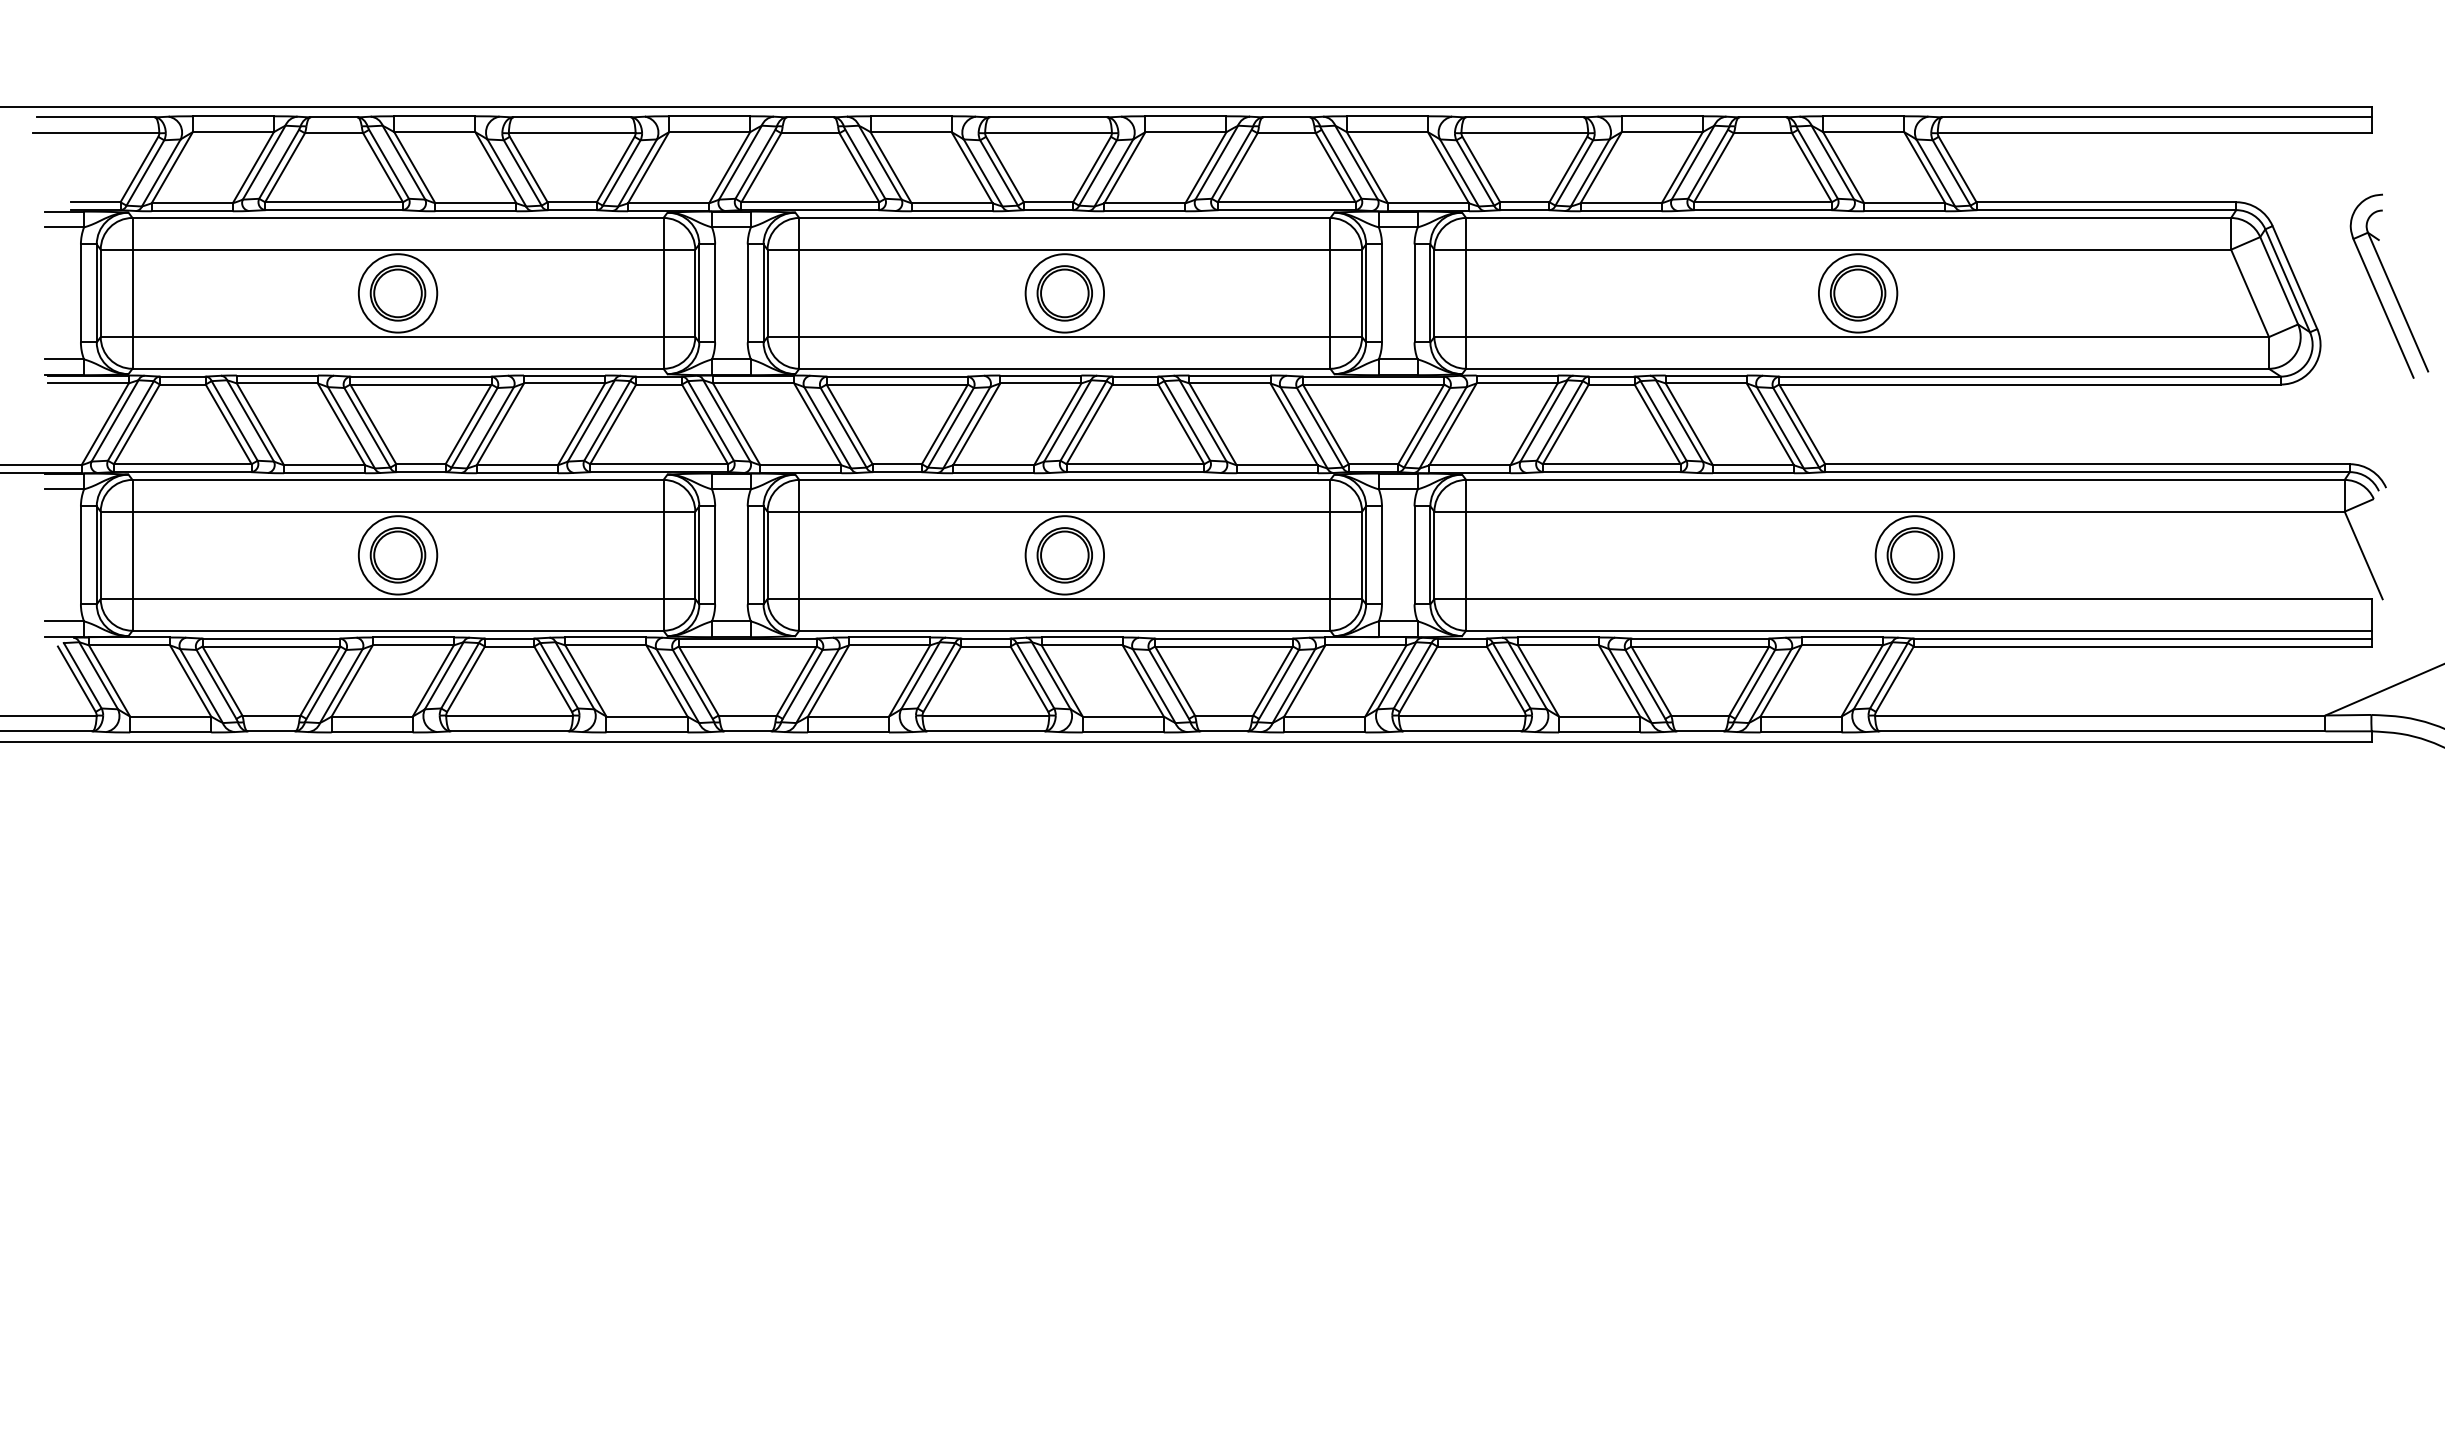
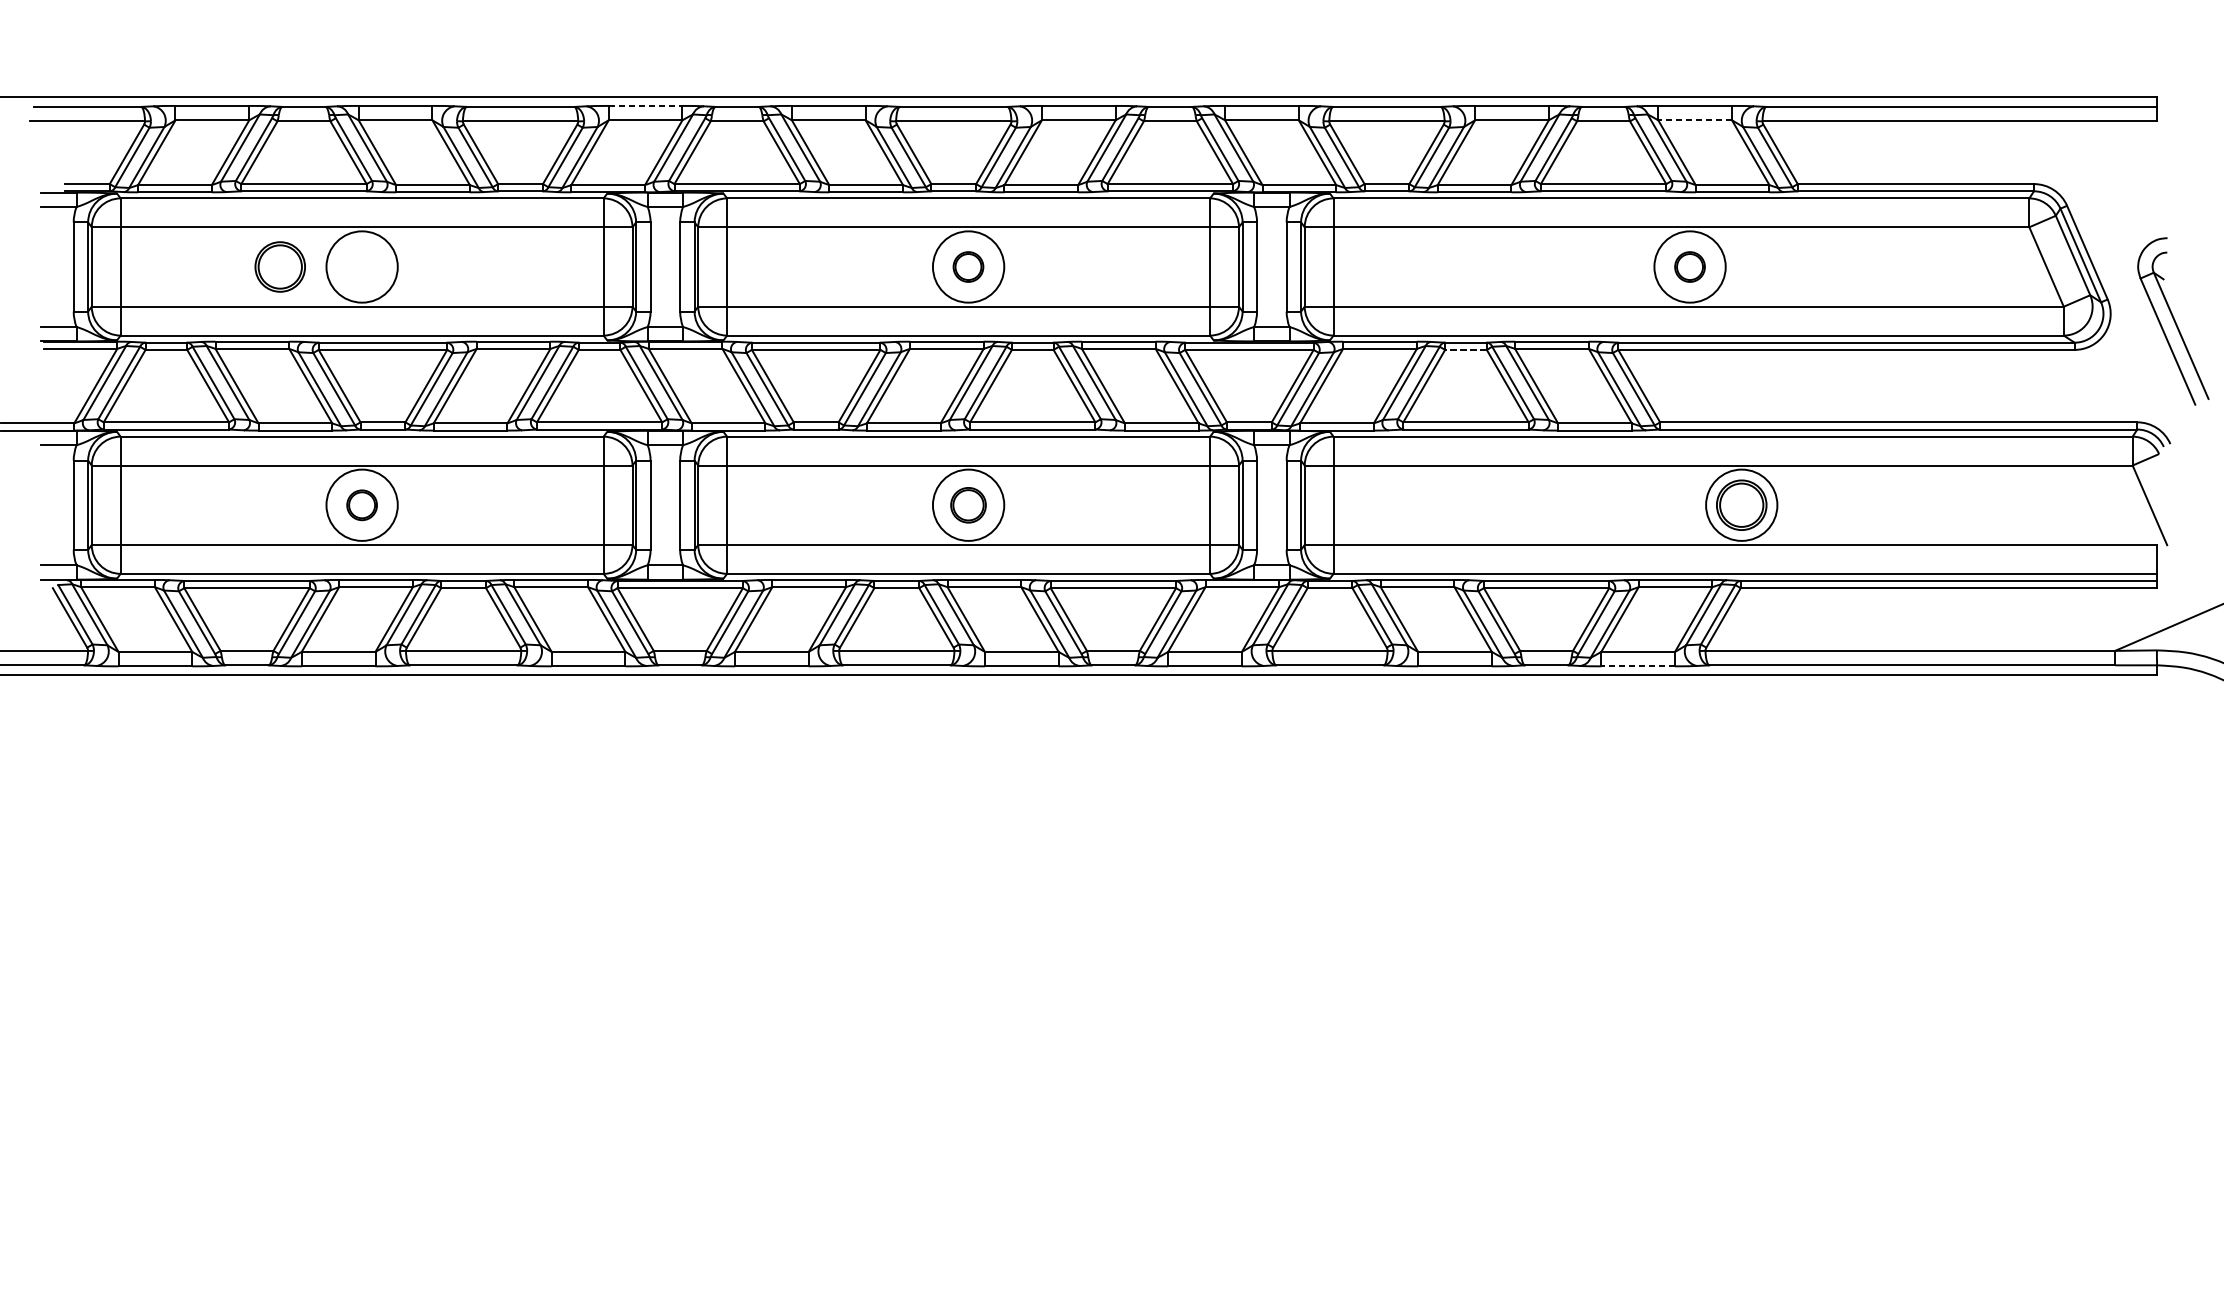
line: (709, 116) -> (645, 106), solid -> dashed
line: (1863, 132) -> (1694, 120), solid -> dashed
part: (2389, 285) -> (2173, 320), moved
part: (397, 293) -> (279, 267), moved
part: (1064, 293) -> (968, 267), size x0.6
part: (1857, 293) -> (1689, 267), size x0.6
line: (1611, 384) -> (1465, 349), solid -> dashed
part: (397, 555) -> (361, 505), size x0.6
part: (1064, 555) -> (968, 505), size x0.7
line: (1801, 732) -> (1638, 666), solid -> dashed

